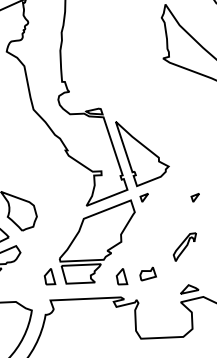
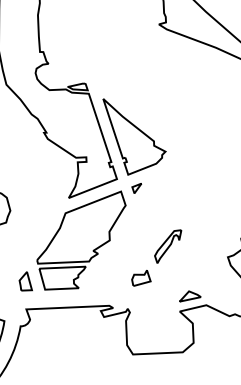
part: (194, 197) -> (195, 188), removed
part: (184, 246) -> (167, 245), moved
curve: (119, 274) -> (107, 278), removed

